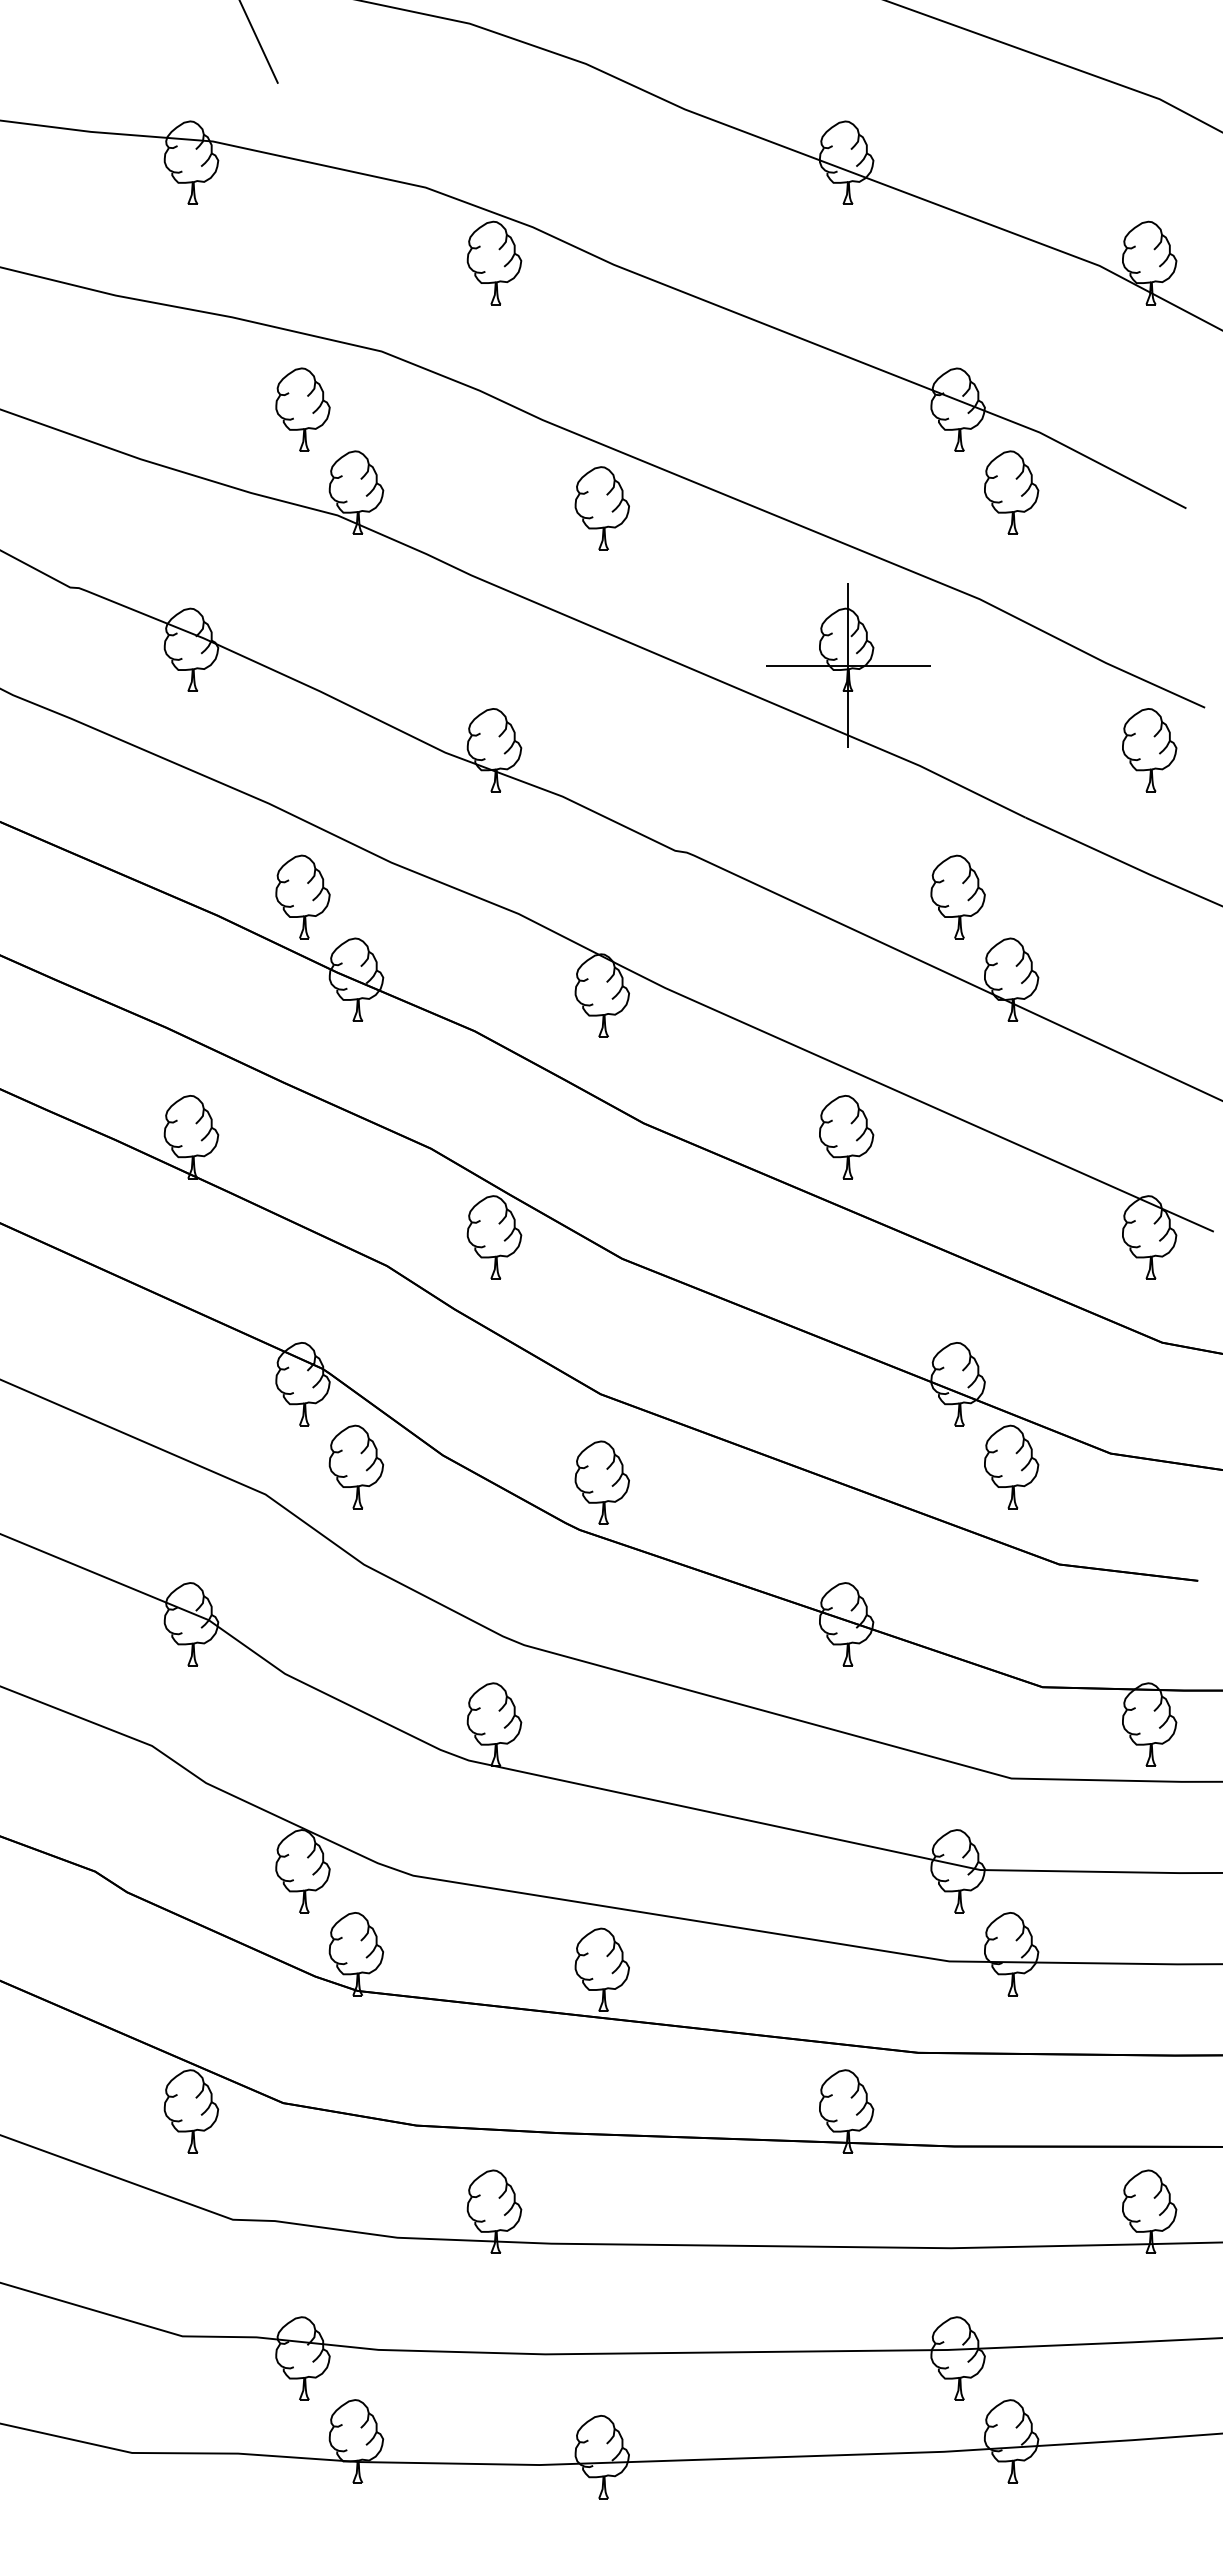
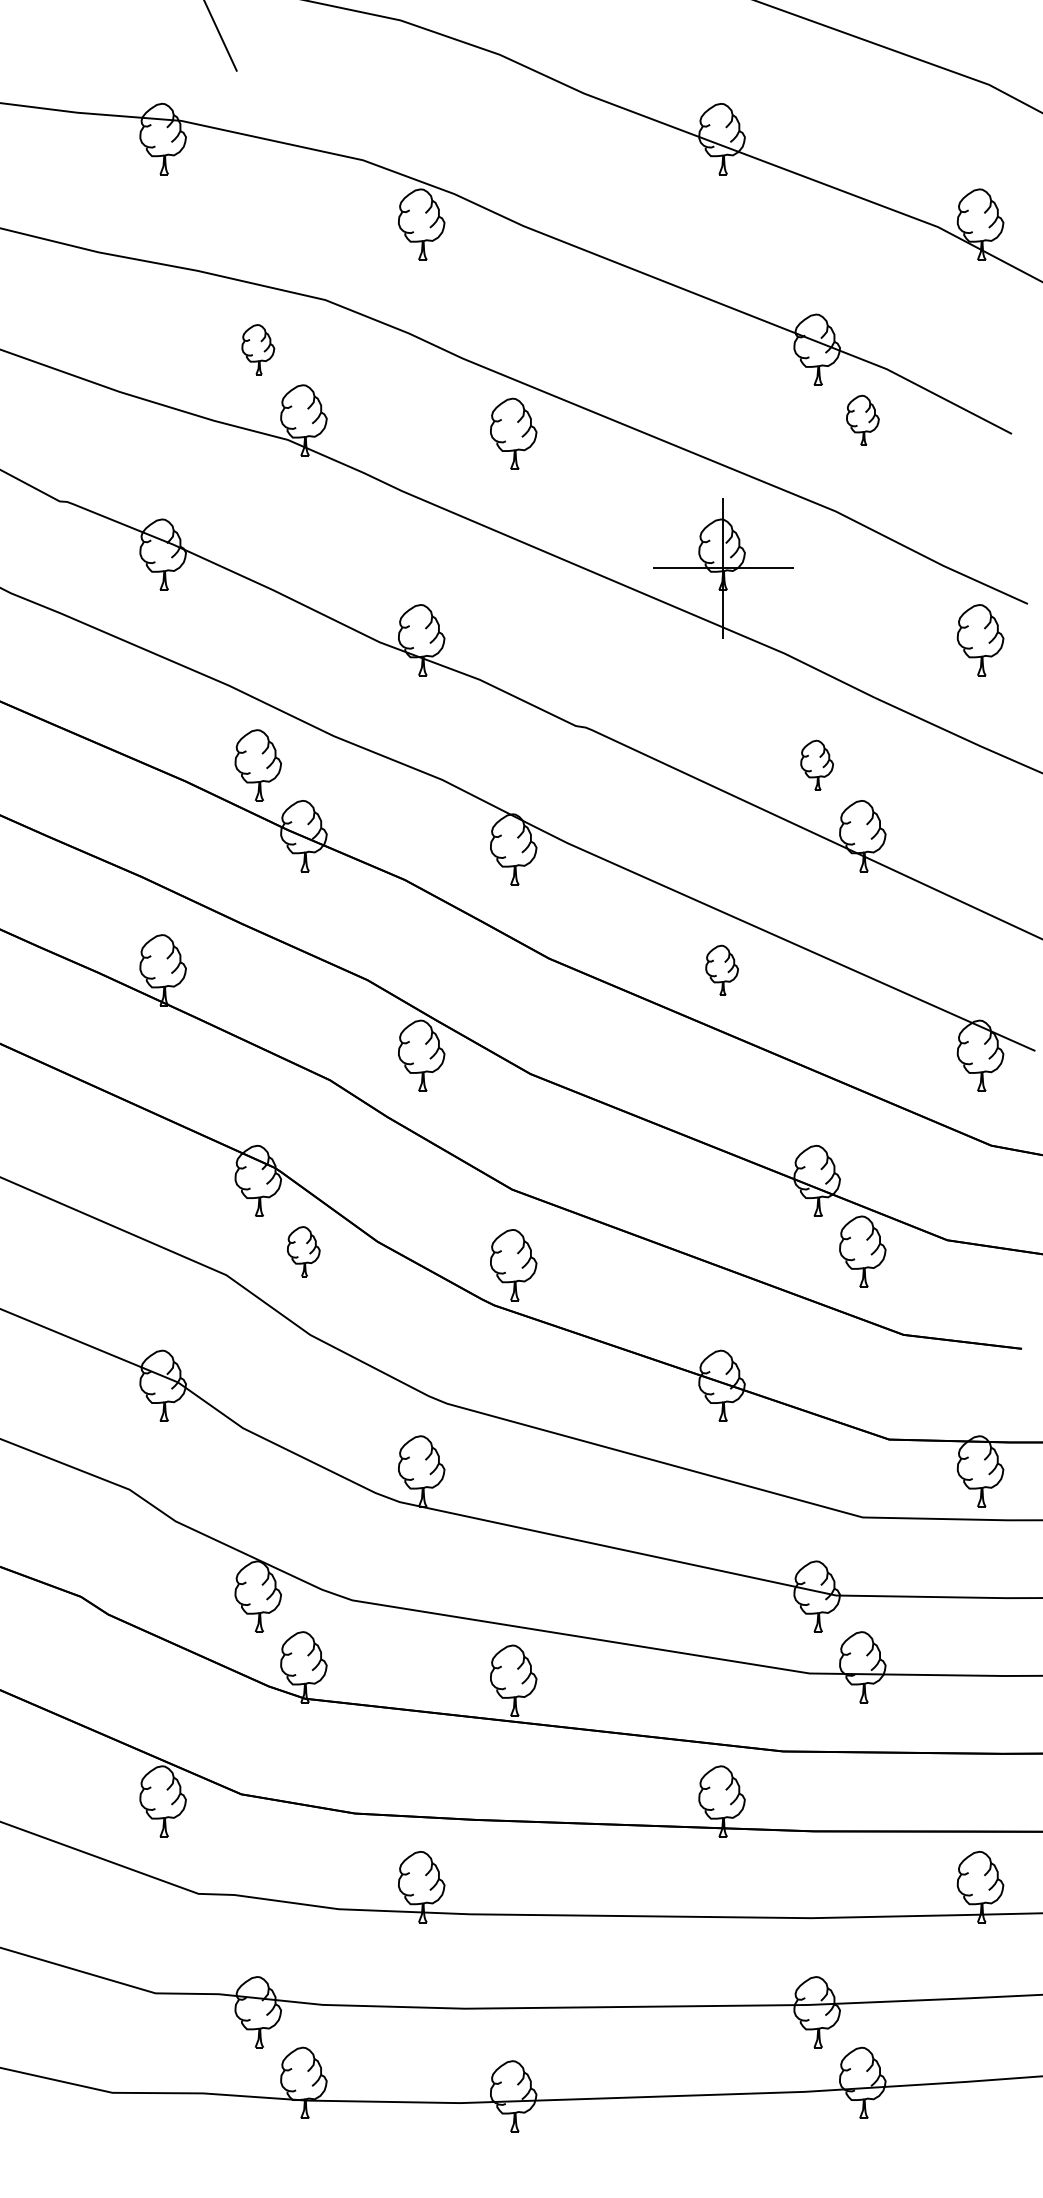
part: (302, 409) -> (257, 349), size x0.7
part: (1011, 492) -> (862, 420), size x0.7
part: (957, 896) -> (816, 765), size x0.7
part: (846, 1137) -> (721, 970), size x0.7
part: (355, 1466) -> (303, 1251), size x0.7

